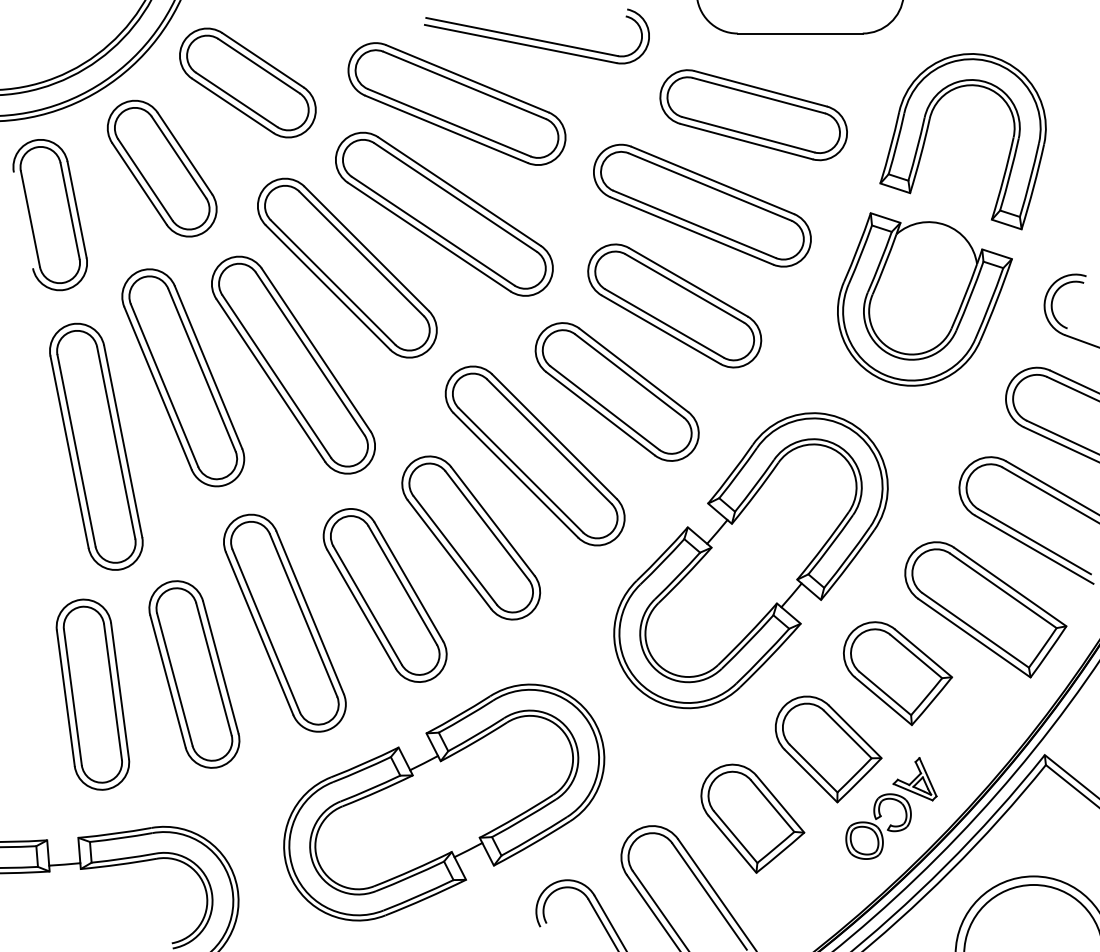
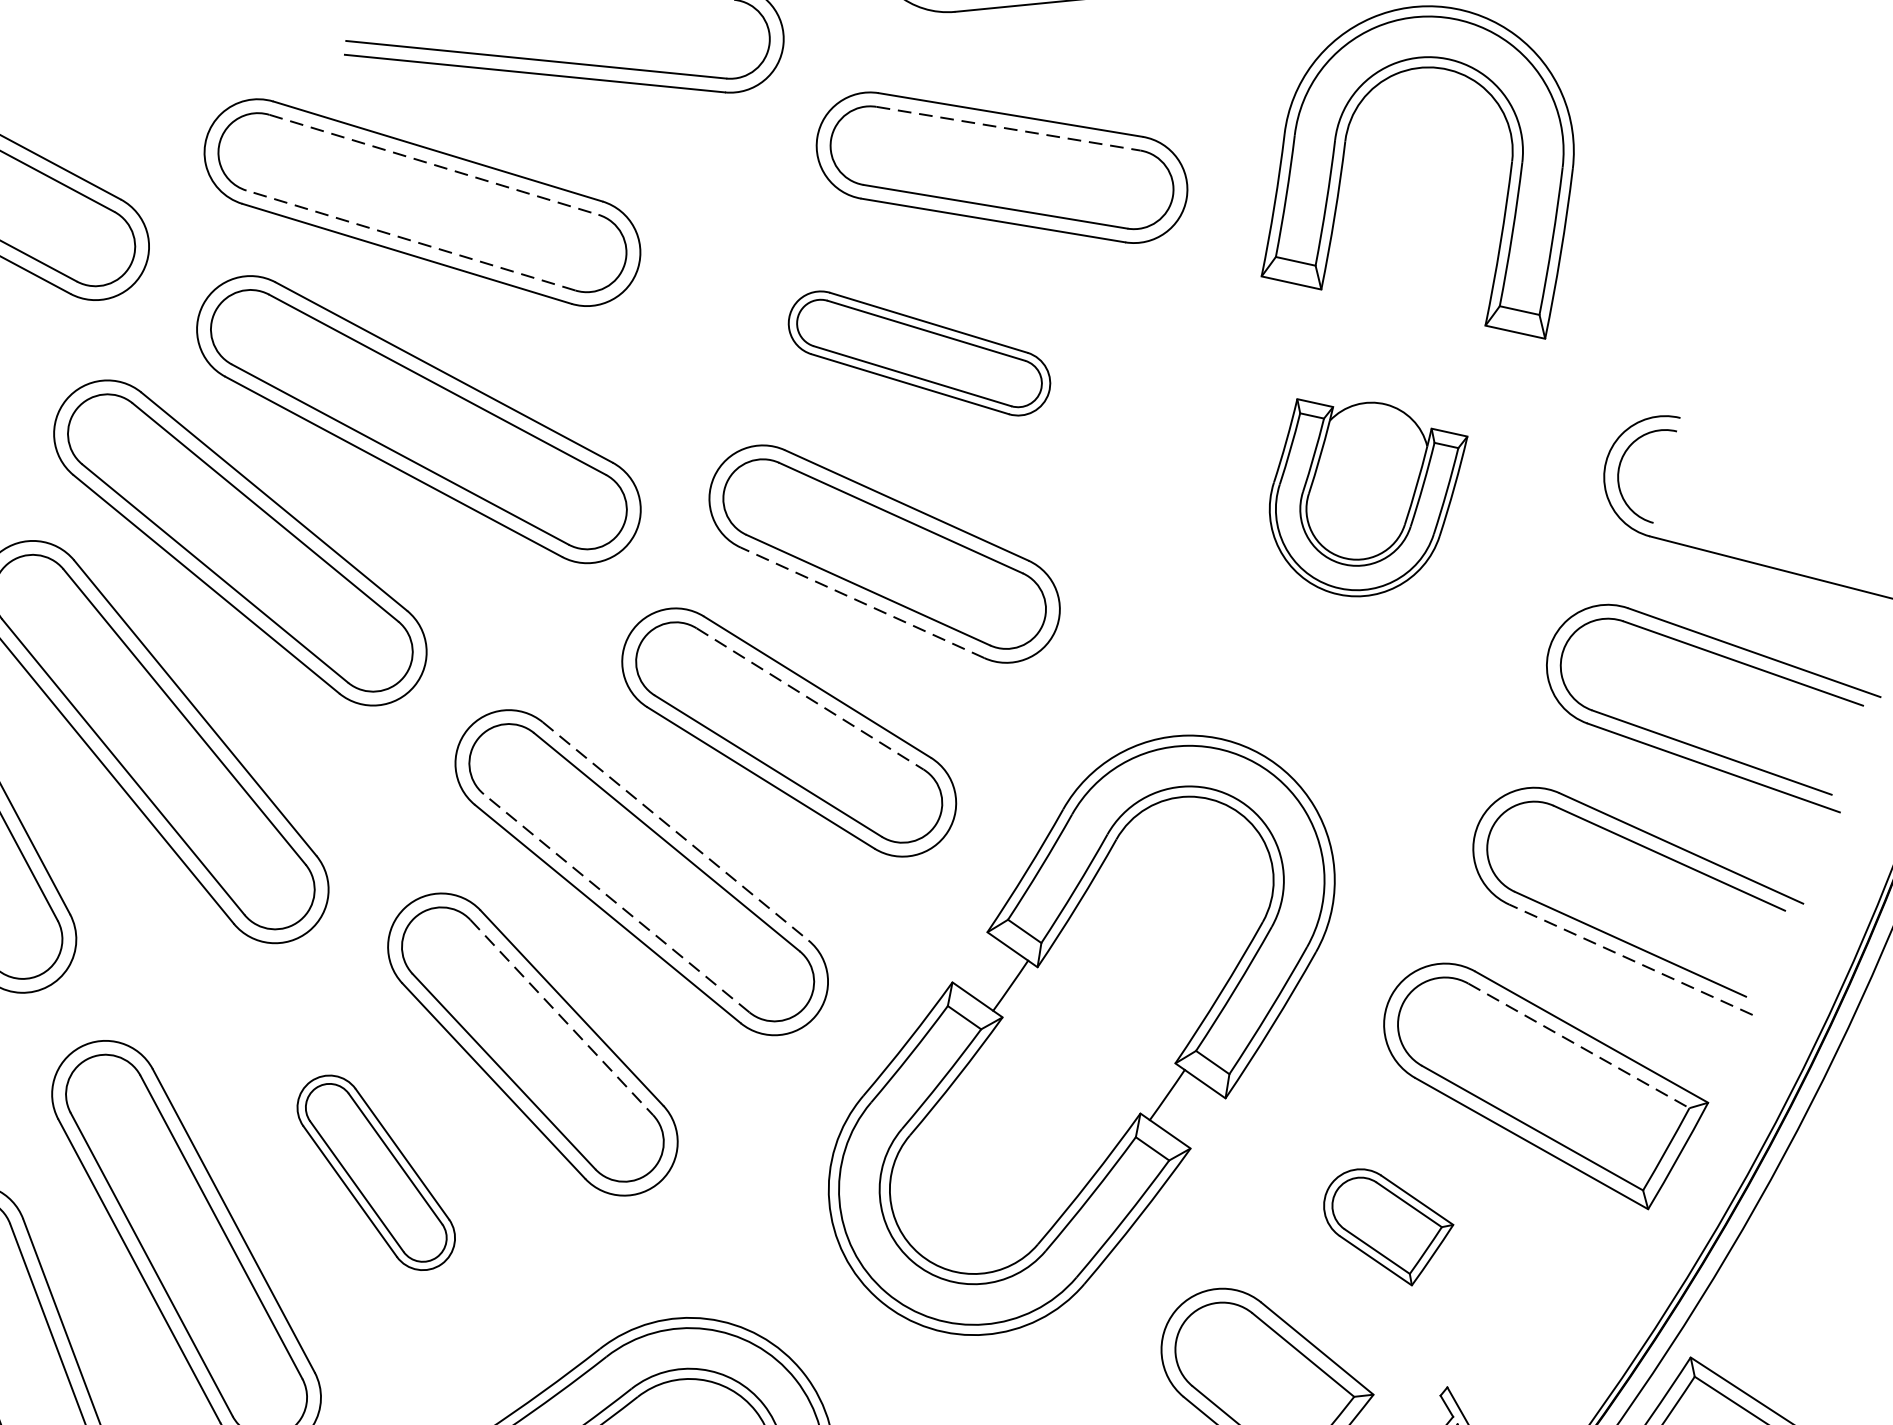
line: (464, 85) -> (433, 165), solid -> dashed
line: (759, 95) -> (1009, 128), solid -> dashed
line: (449, 122) -> (411, 239), solid -> dashed
part: (702, 205) -> (919, 353), size x0.6
part: (924, 299) -> (1369, 493), size x0.6
line: (660, 329) -> (861, 602), solid -> dashed
line: (629, 376) -> (810, 699), solid -> dashed
line: (554, 436) -> (675, 831), solid -> dashed
line: (520, 470) -> (615, 903), solid -> dashed
line: (487, 526) -> (562, 1019), solid -> dashed
line: (1033, 549) -> (1629, 959), solid -> dashed
line: (1003, 590) -> (1578, 1045), solid -> dashed
part: (384, 595) -> (375, 1172), size x0.6
part: (898, 673) -> (1390, 1226), size x0.6

